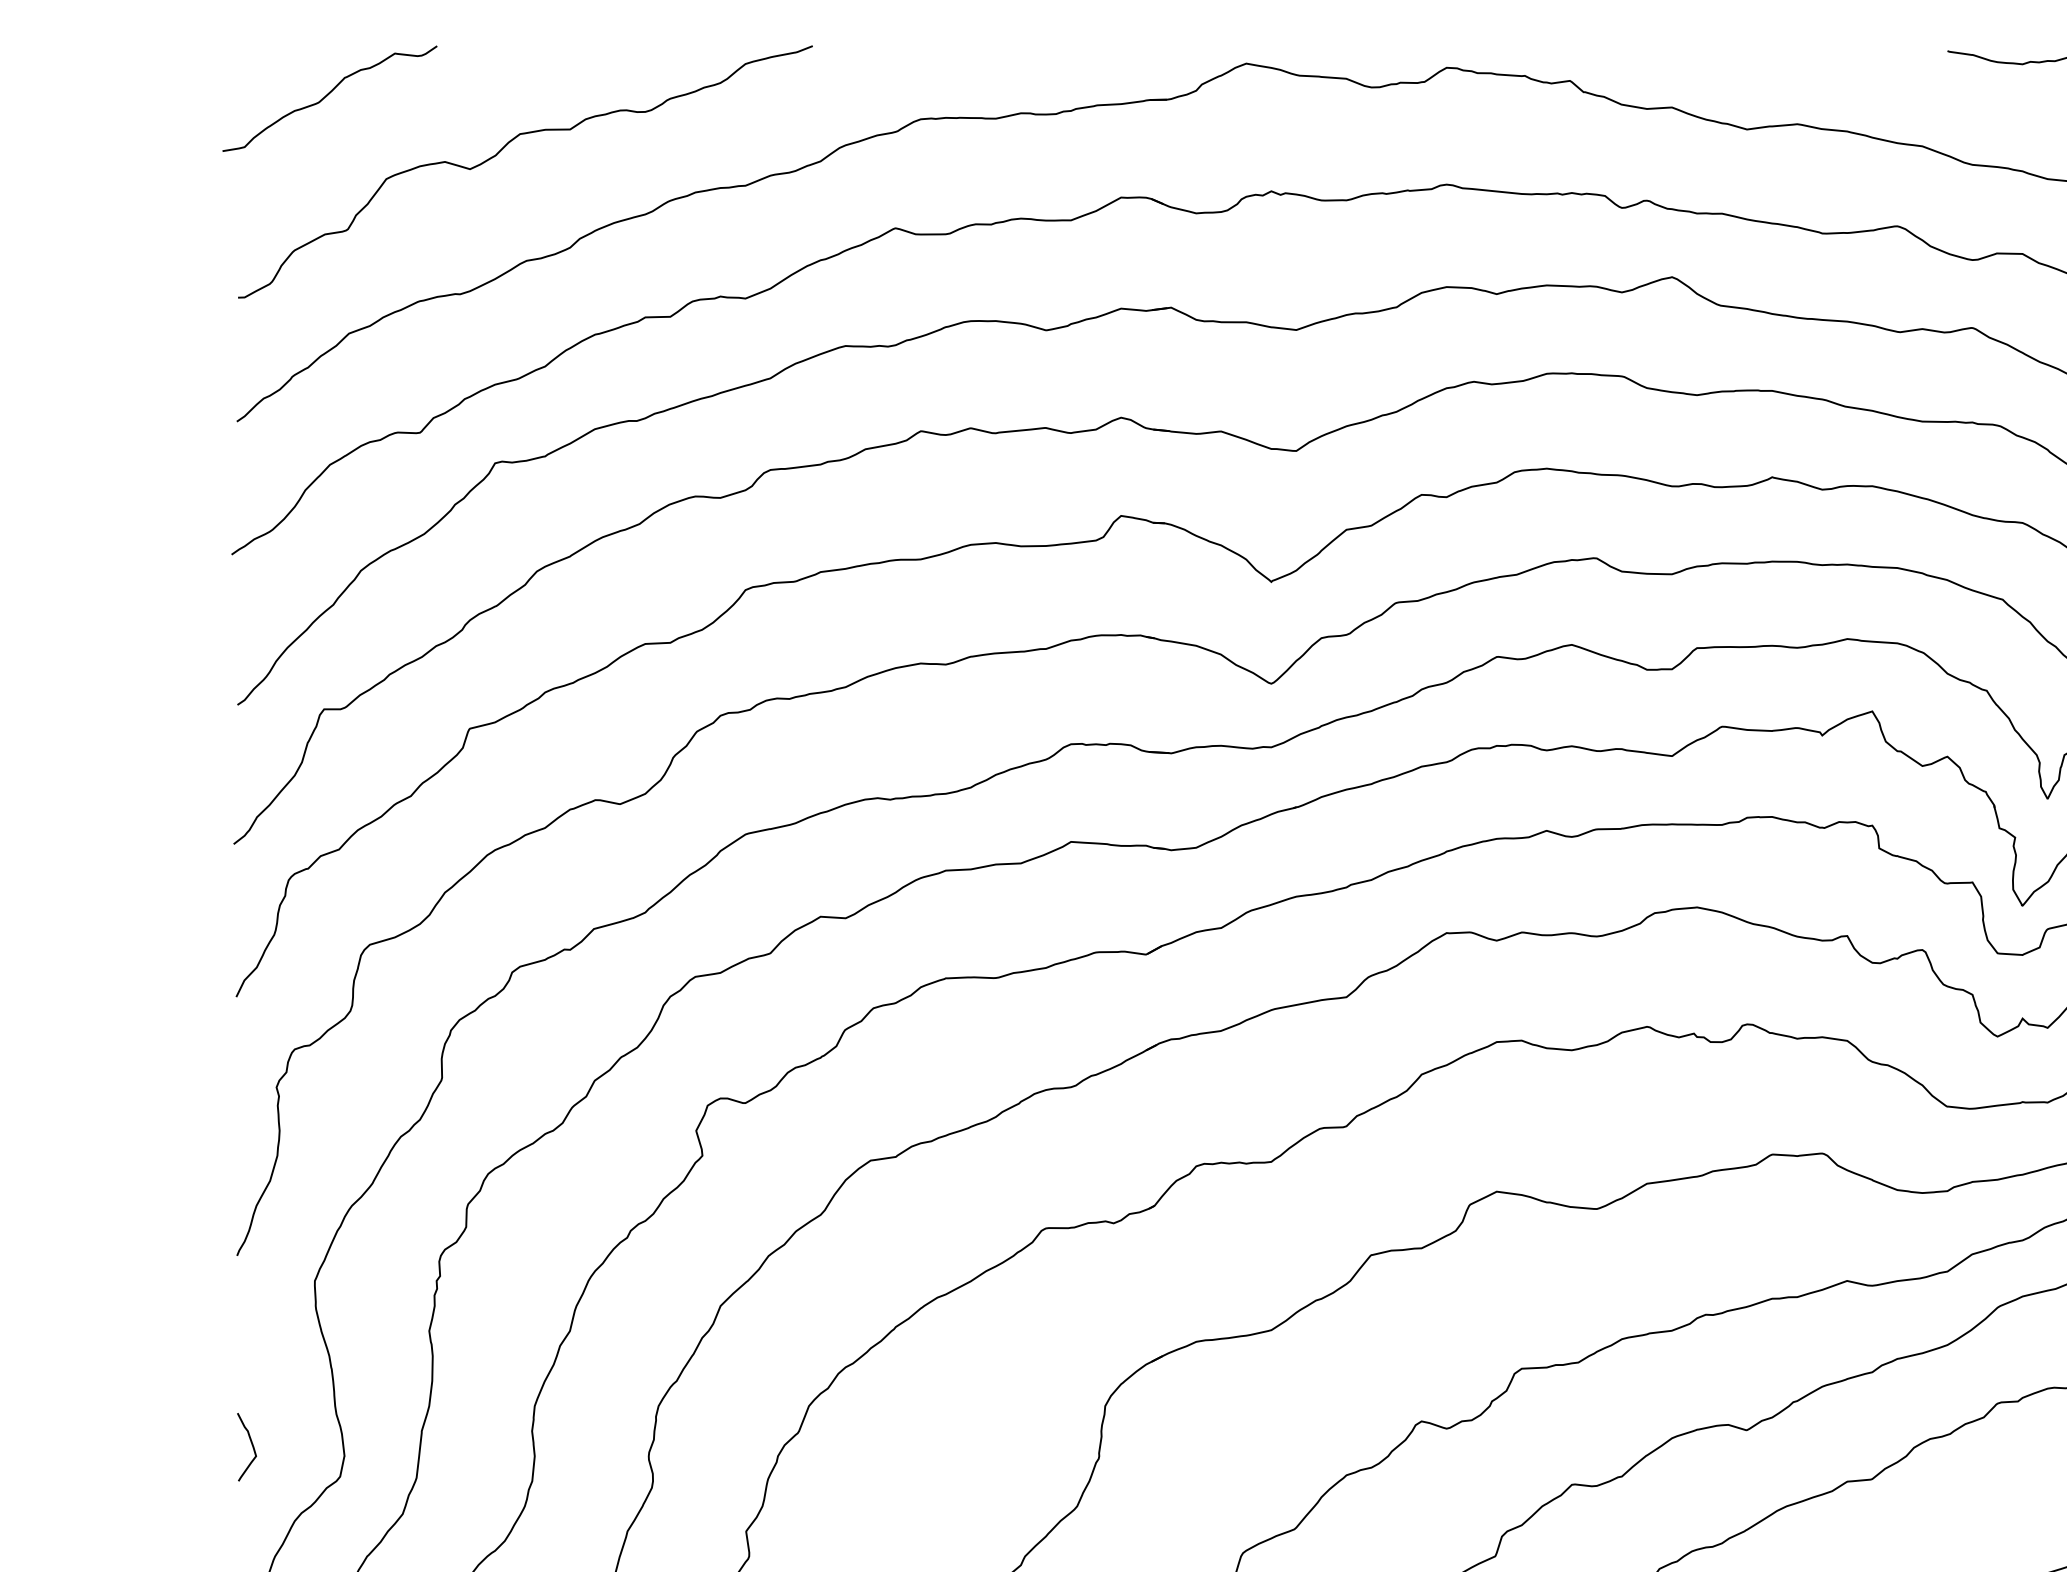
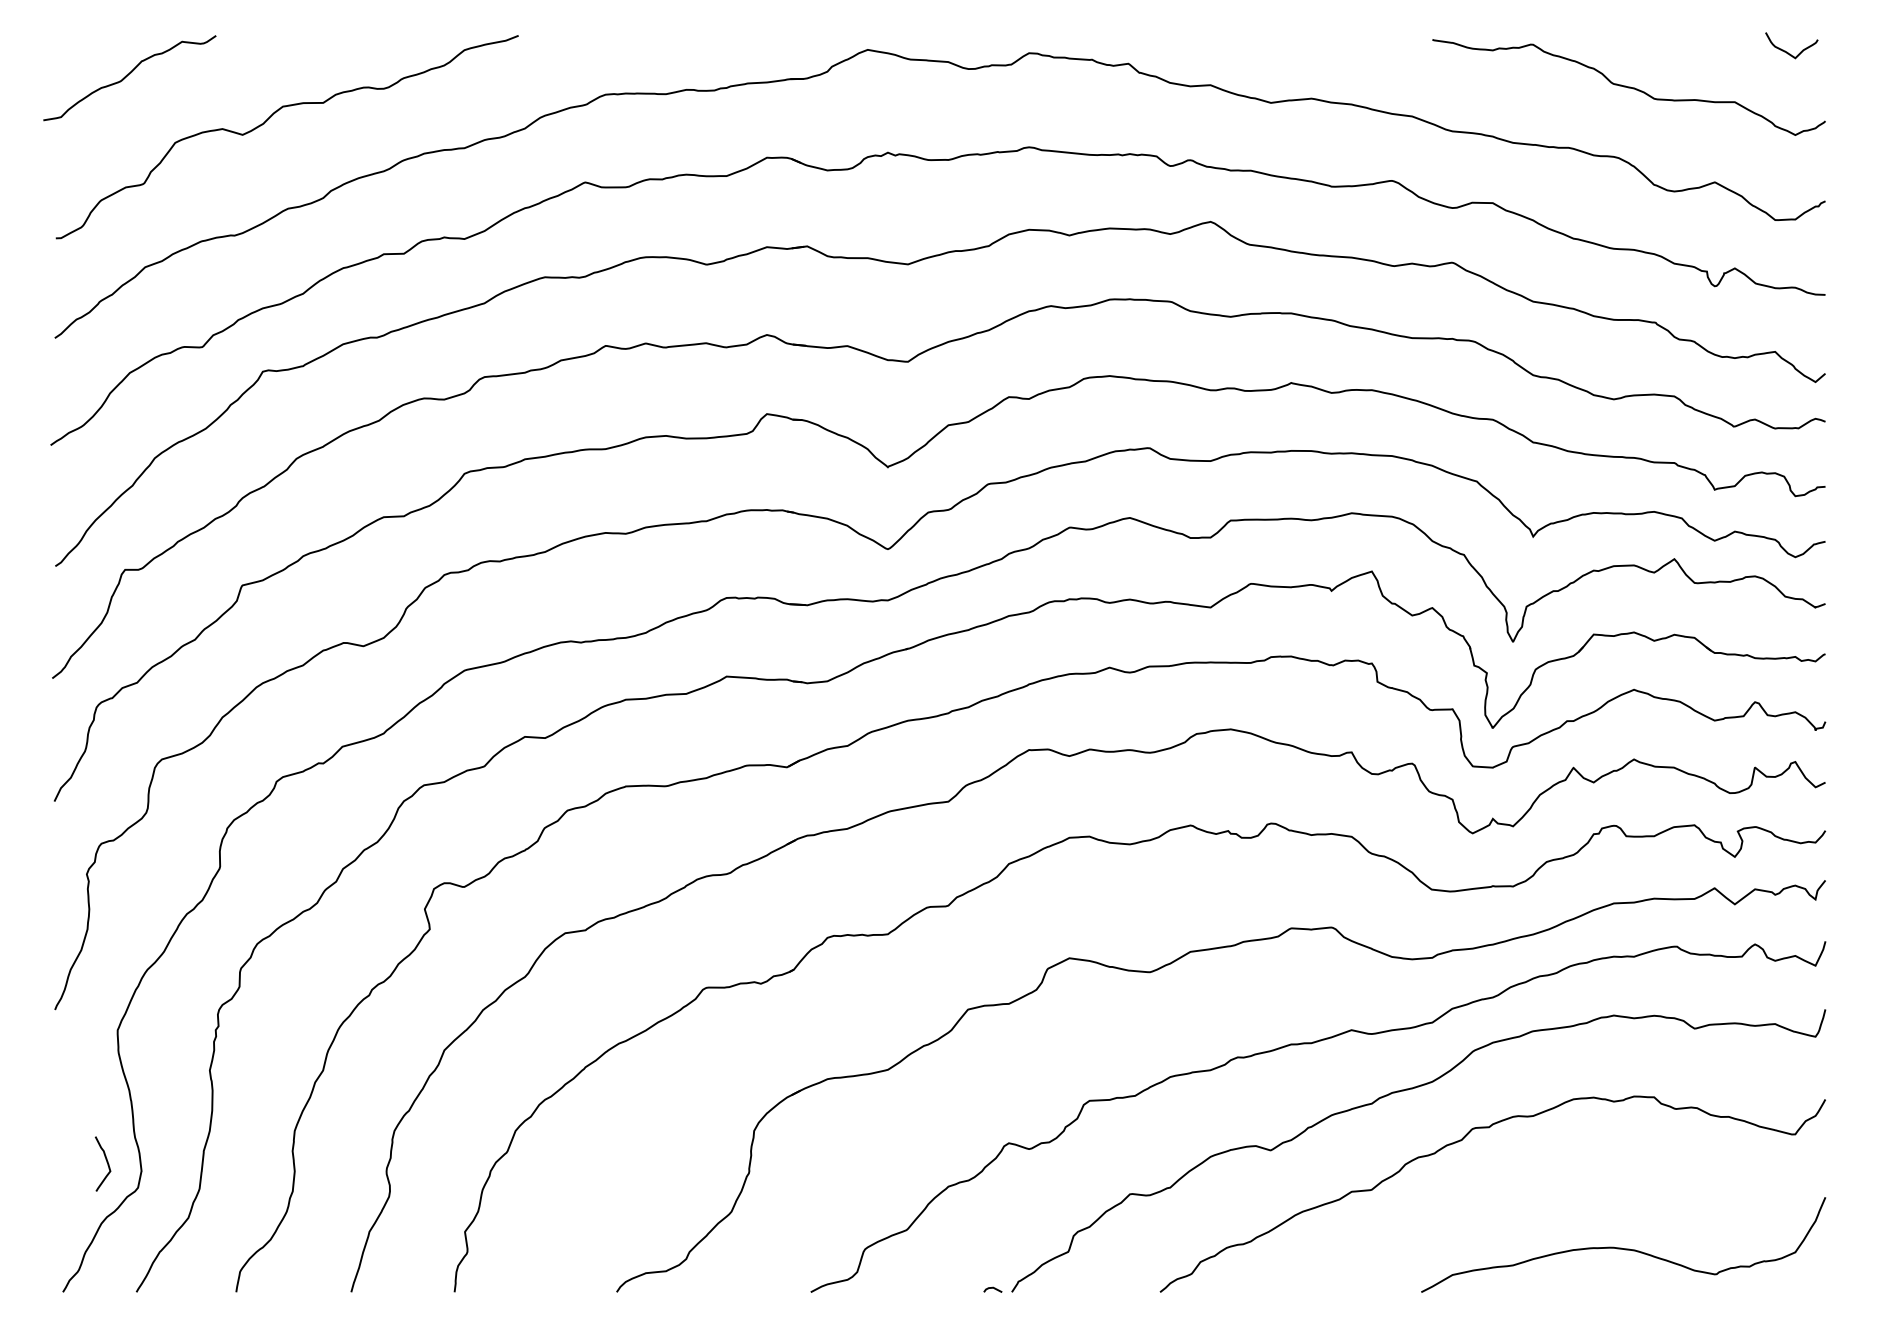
curve: (251, 1445) -> (106, 1162), moved

